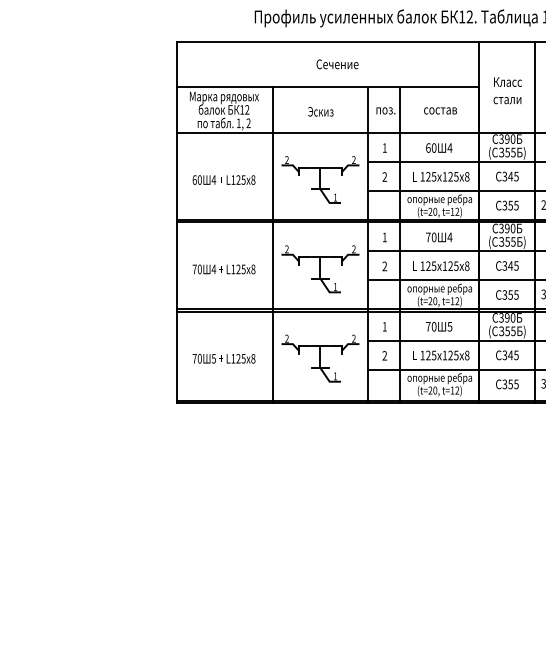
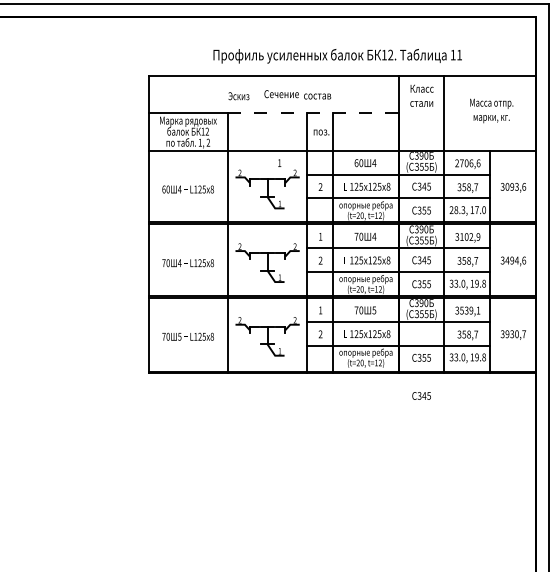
line: (376, 87) -> (313, 113), solid -> dashed
text: (507, 90) -> (421, 95), moved
text: (440, 110) -> (317, 96), moved
text: (320, 112) -> (238, 96), moved
text: (384, 147) -> (279, 162), moved
text: (507, 354) -> (421, 395), moved

